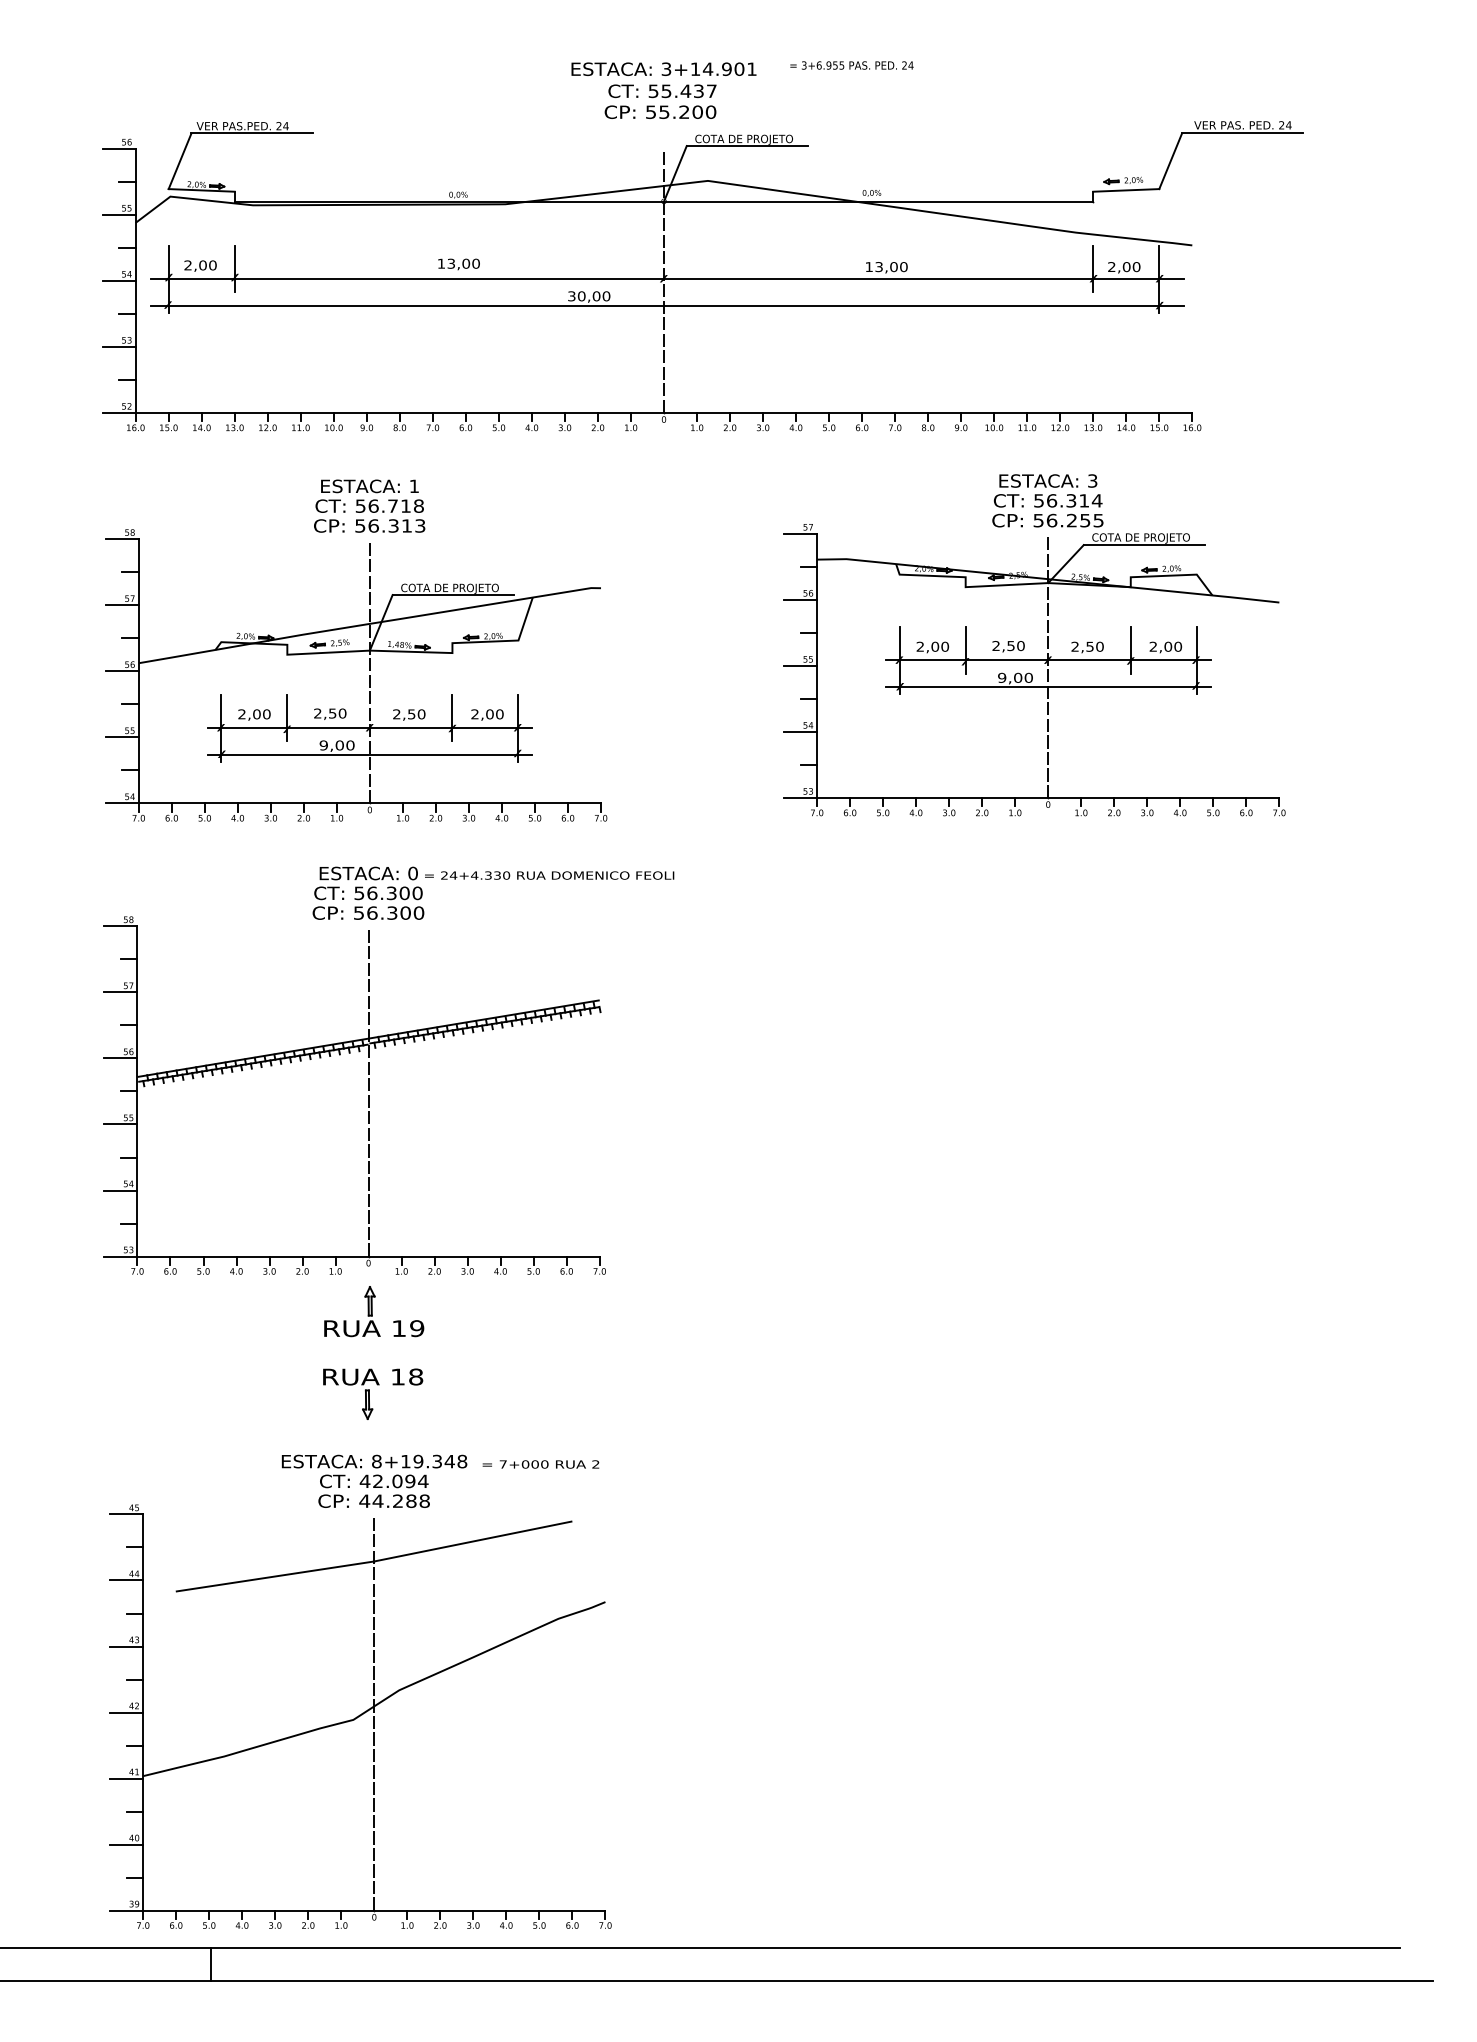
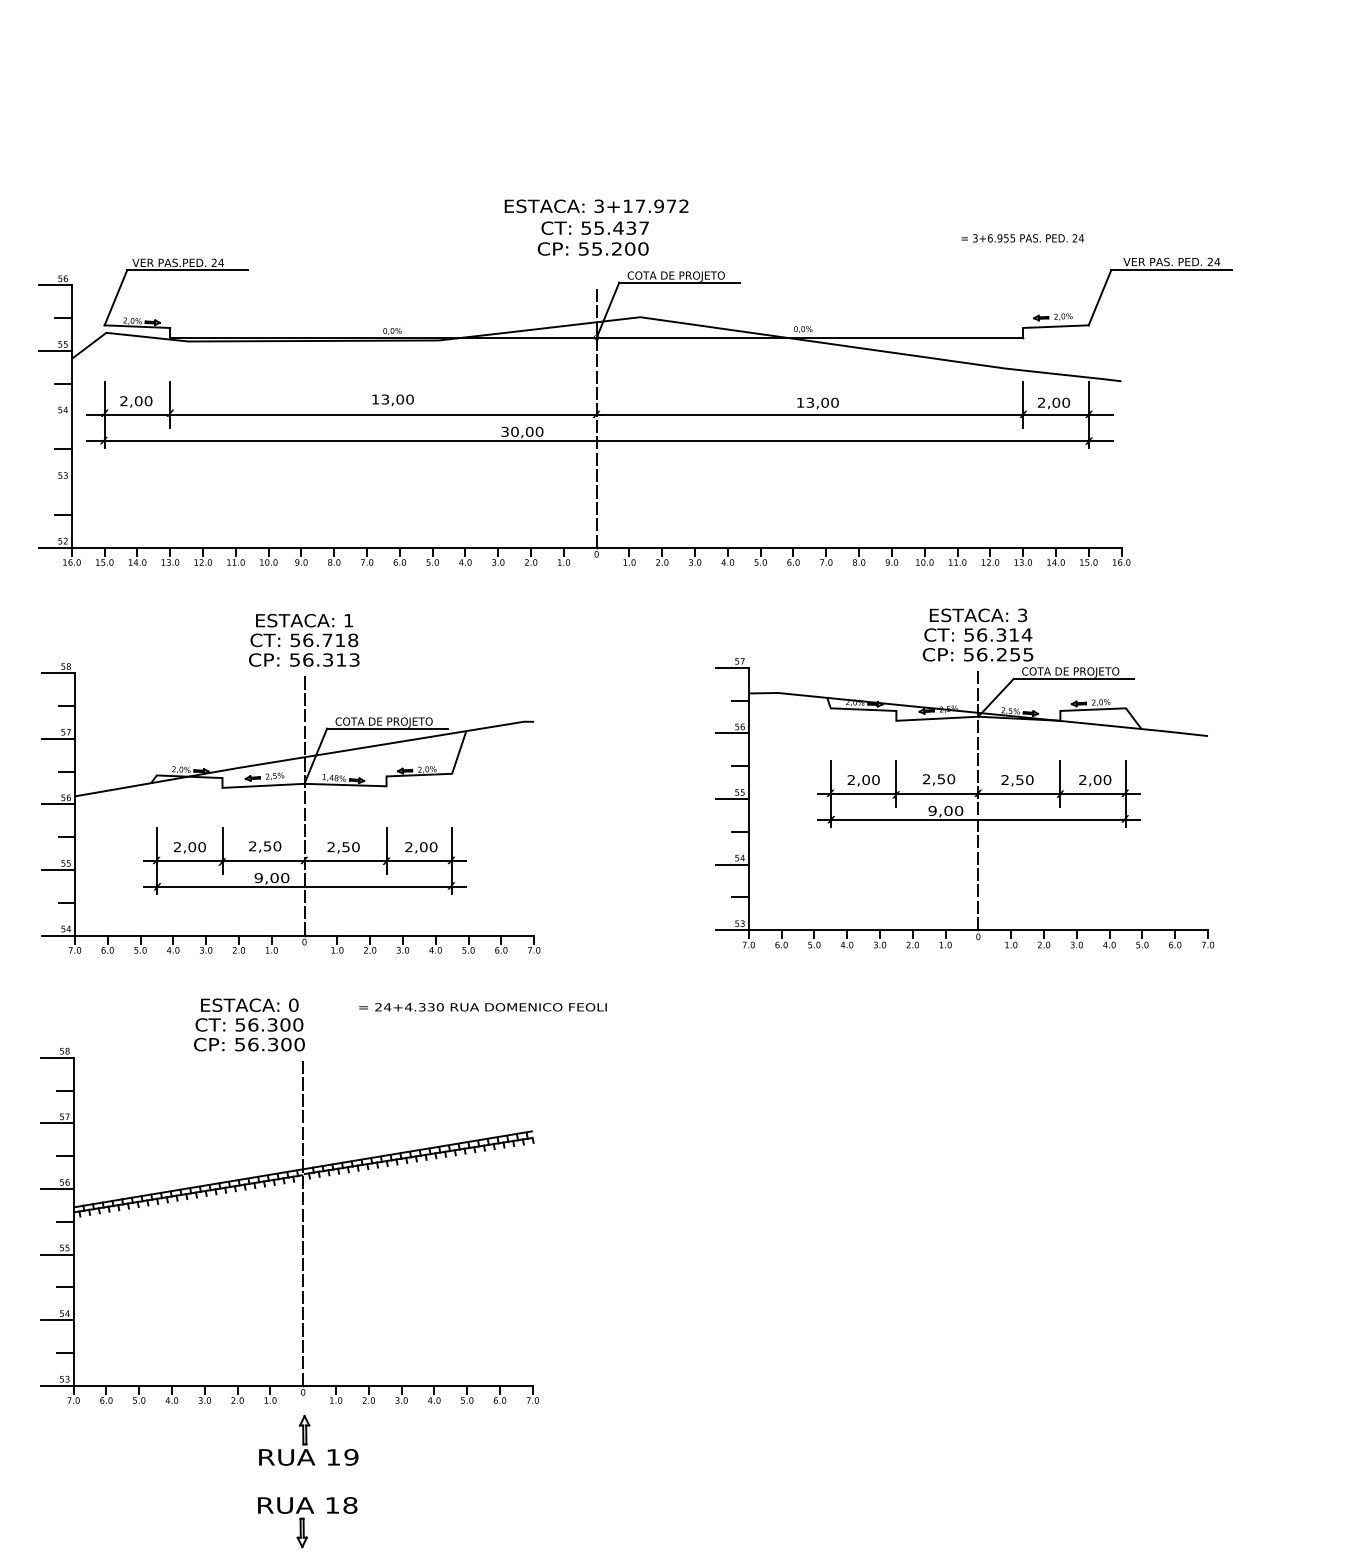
text: (851, 65) -> (1022, 238), moved
text: (729, 68) -> (661, 205), 3+14.901 -> 3+17.972
line: (118, 280) -> (54, 416), removed
line: (118, 346) -> (54, 481), removed
text: (368, 892) -> (249, 1024), moved

